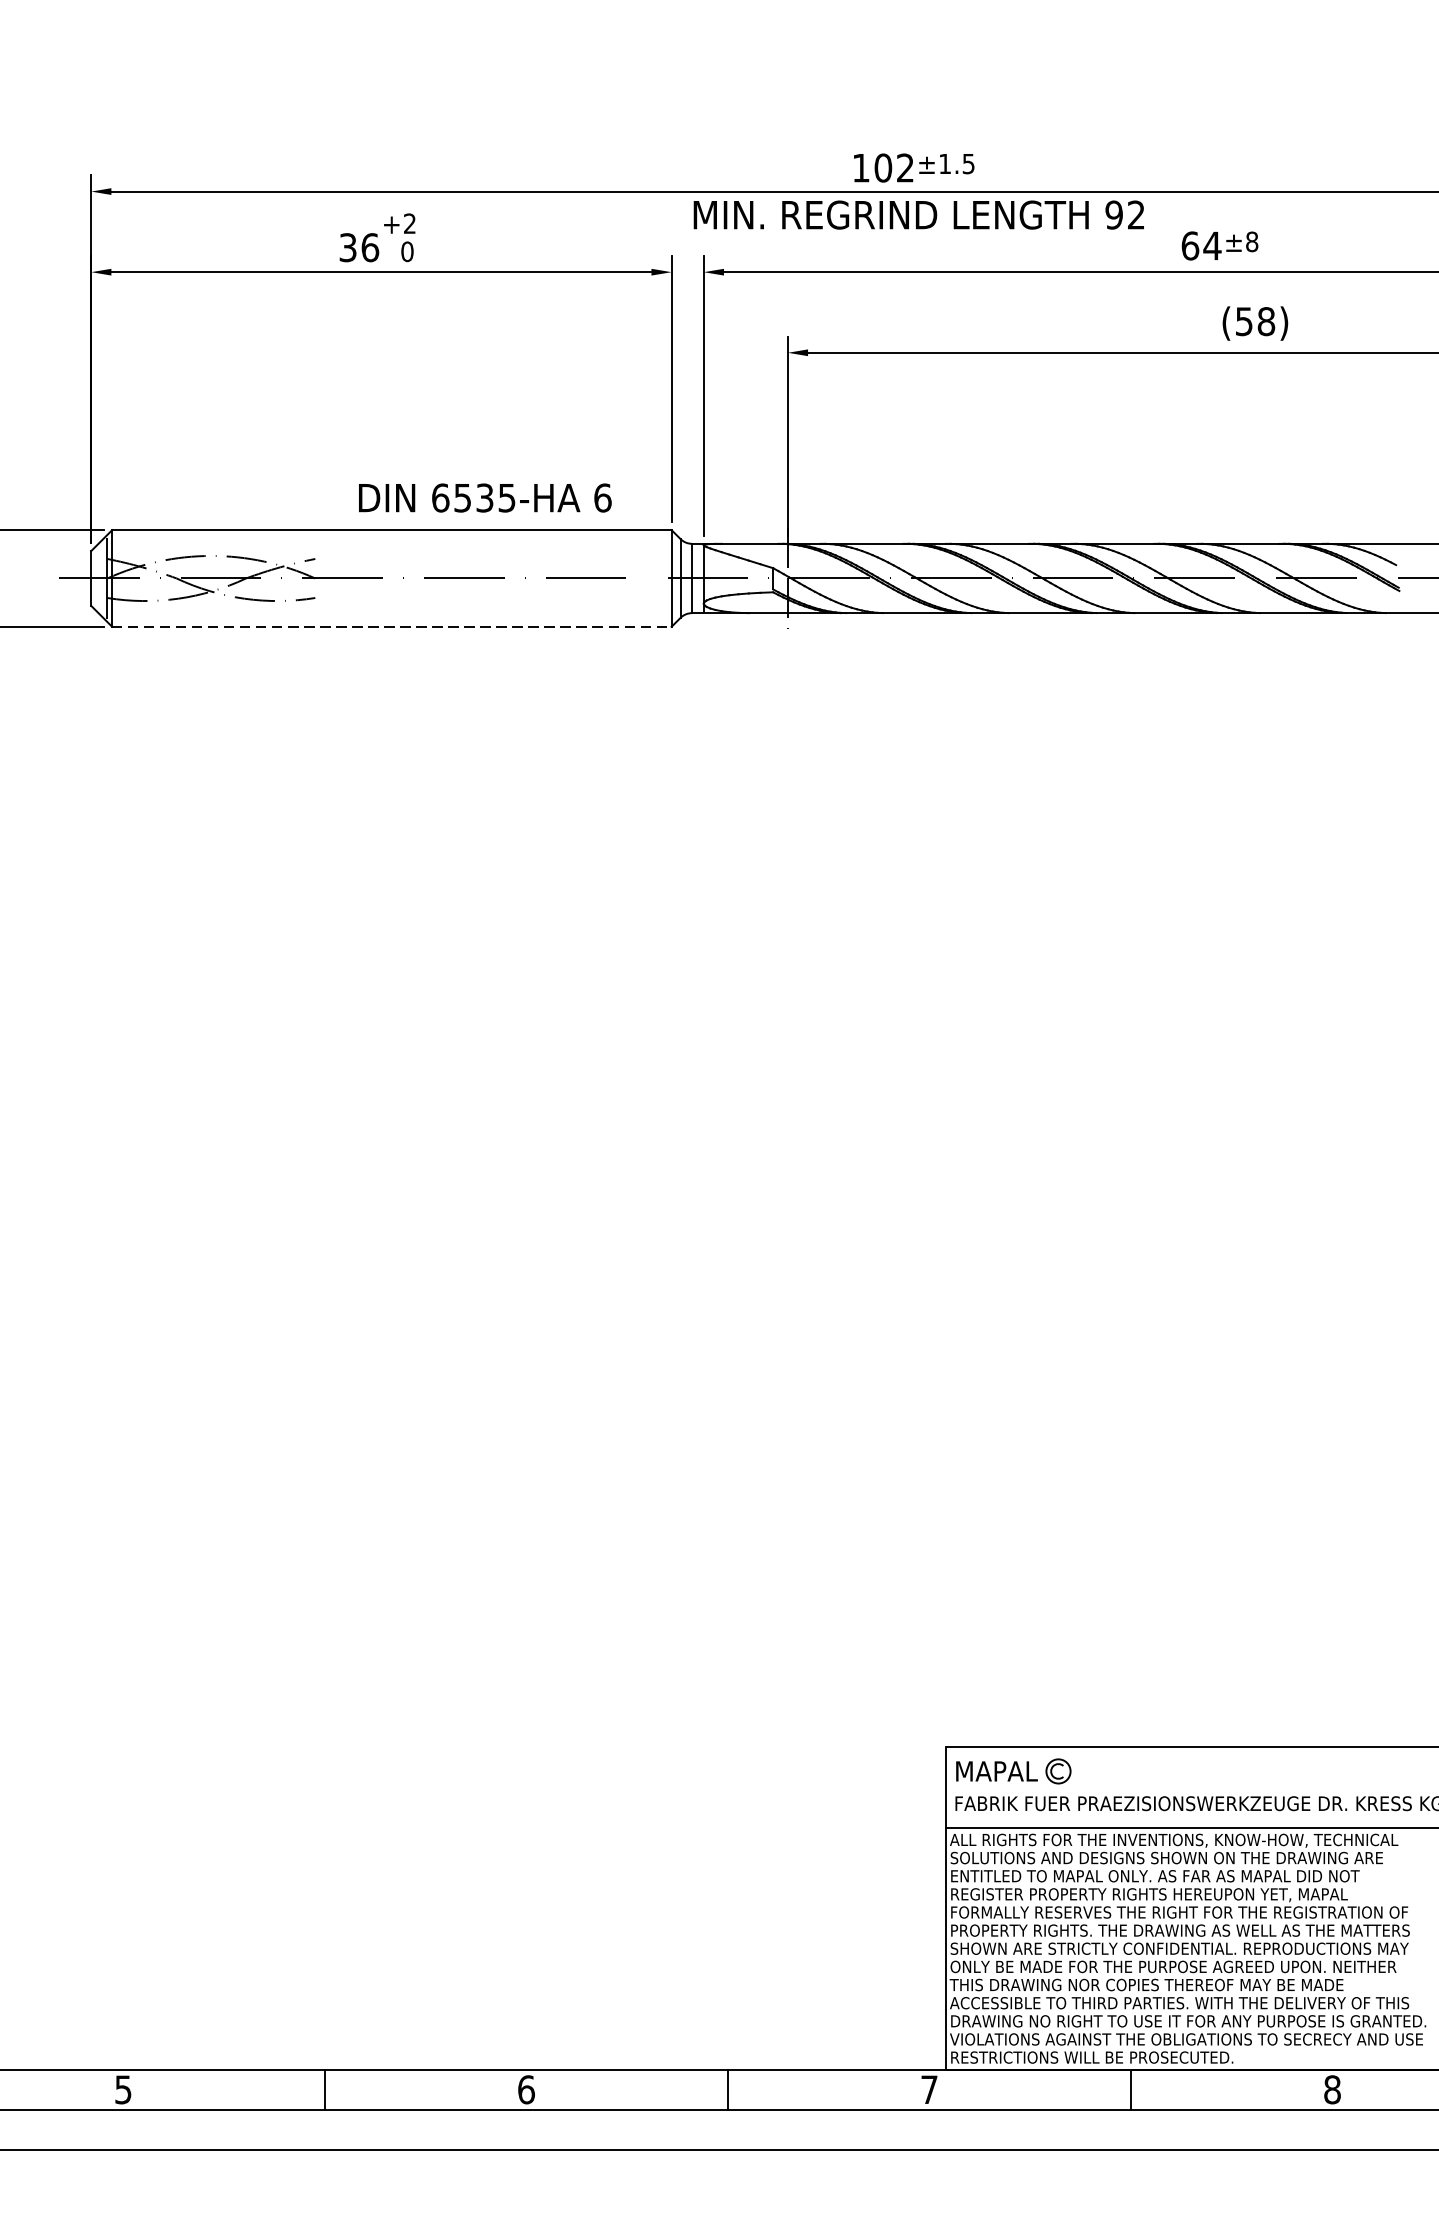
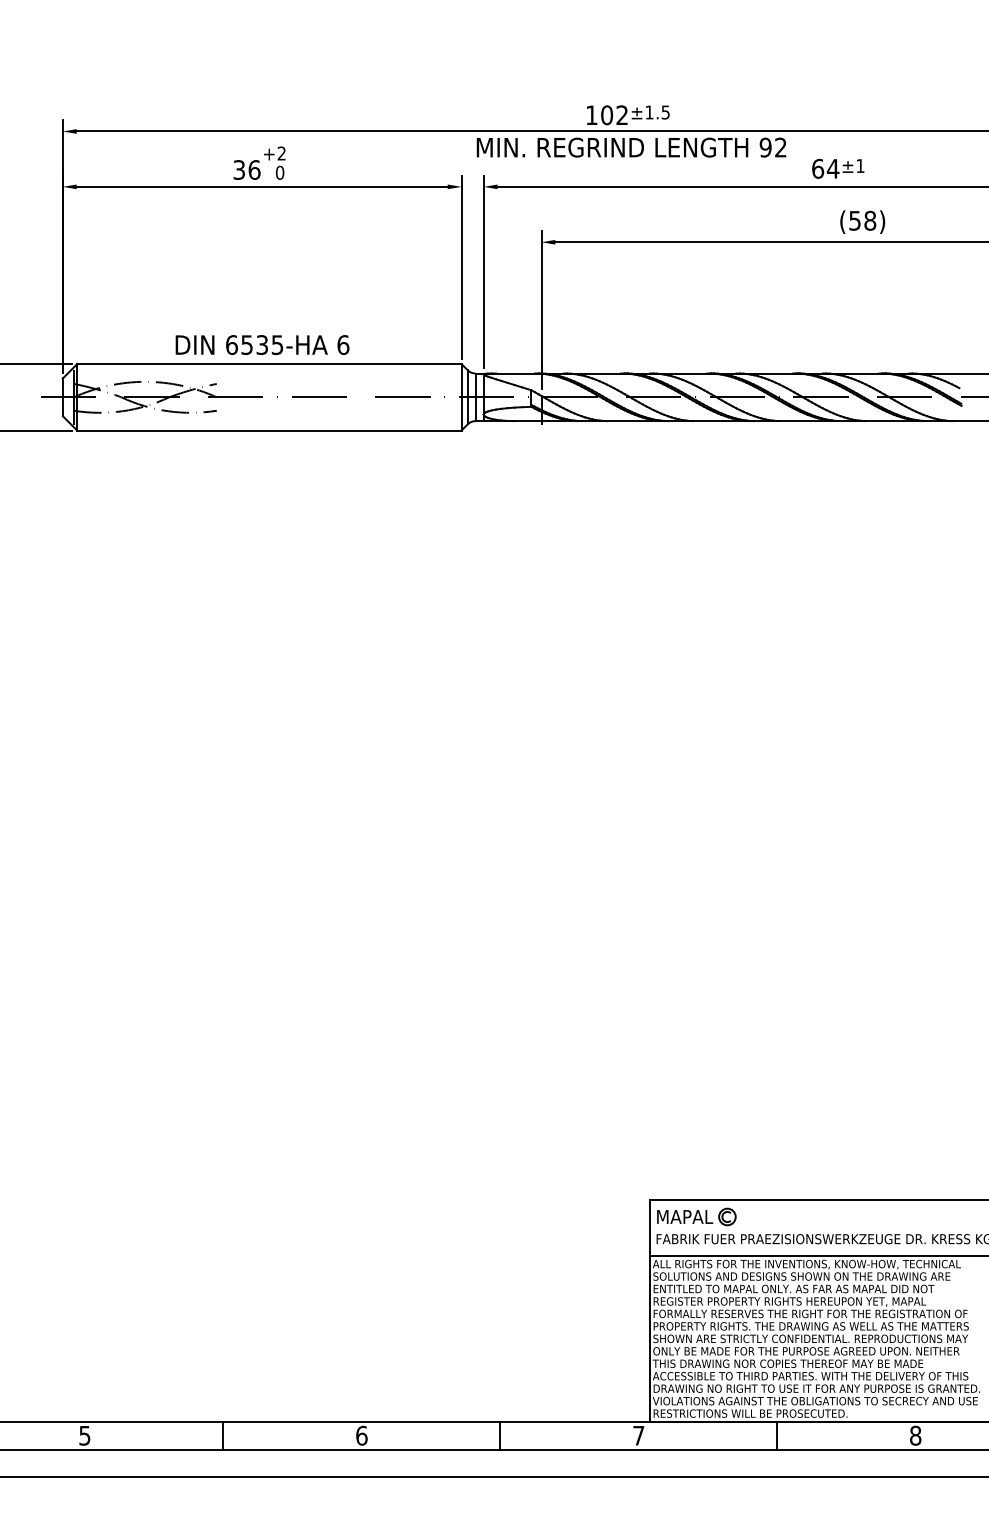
text: (1252, 242) -> (860, 166), ±8 -> ±1
text: (485, 497) -> (262, 344), moved
line: (392, 626) -> (269, 430), dashed -> solid

